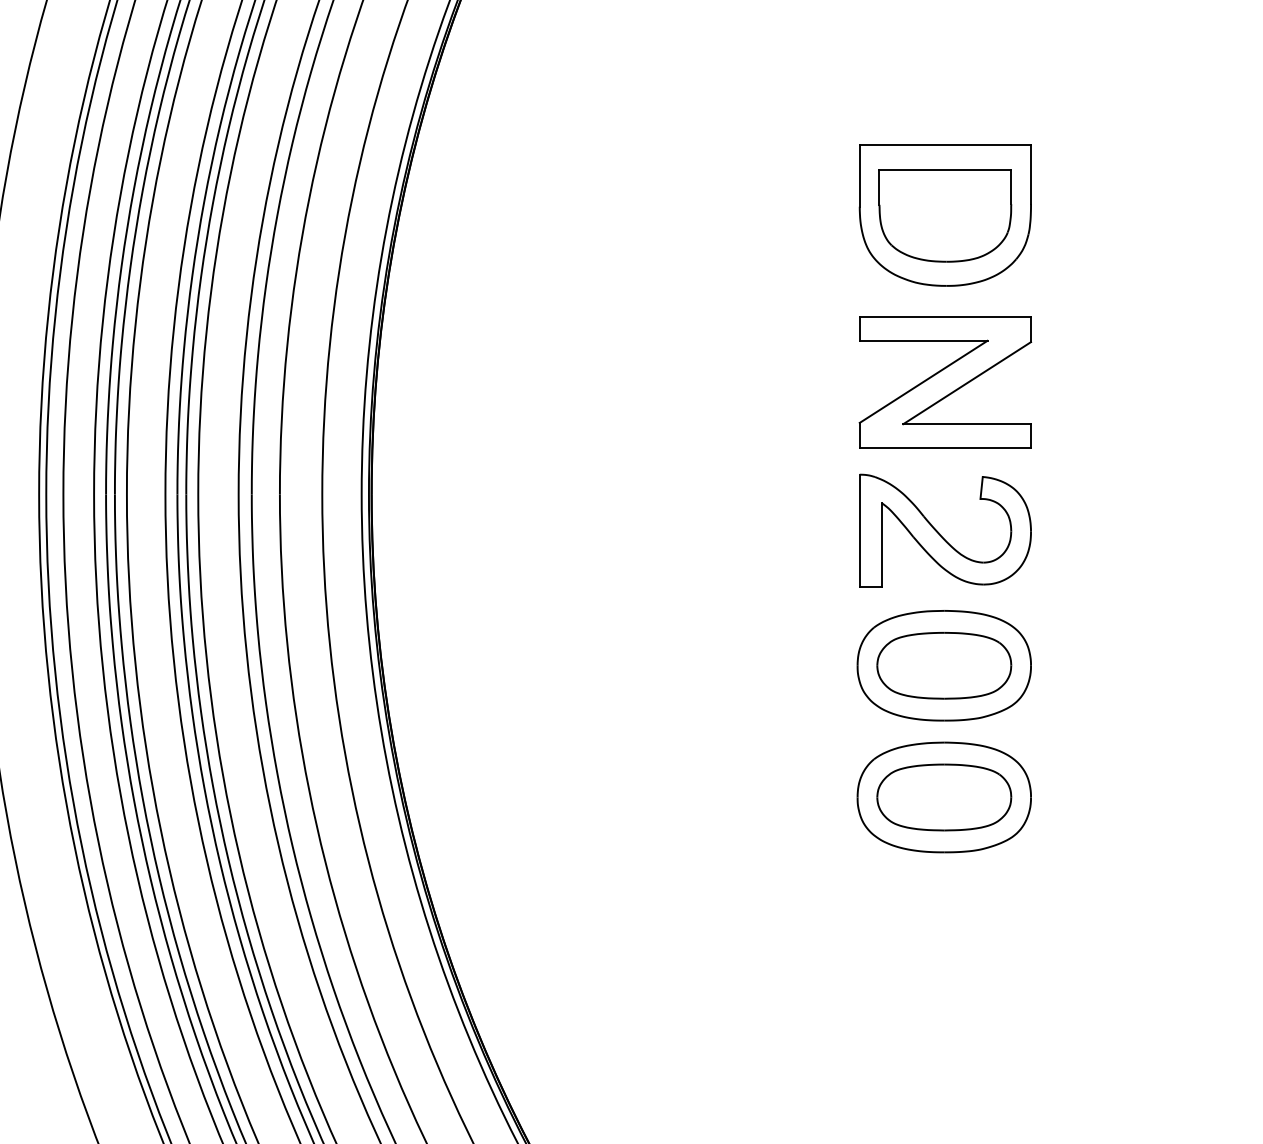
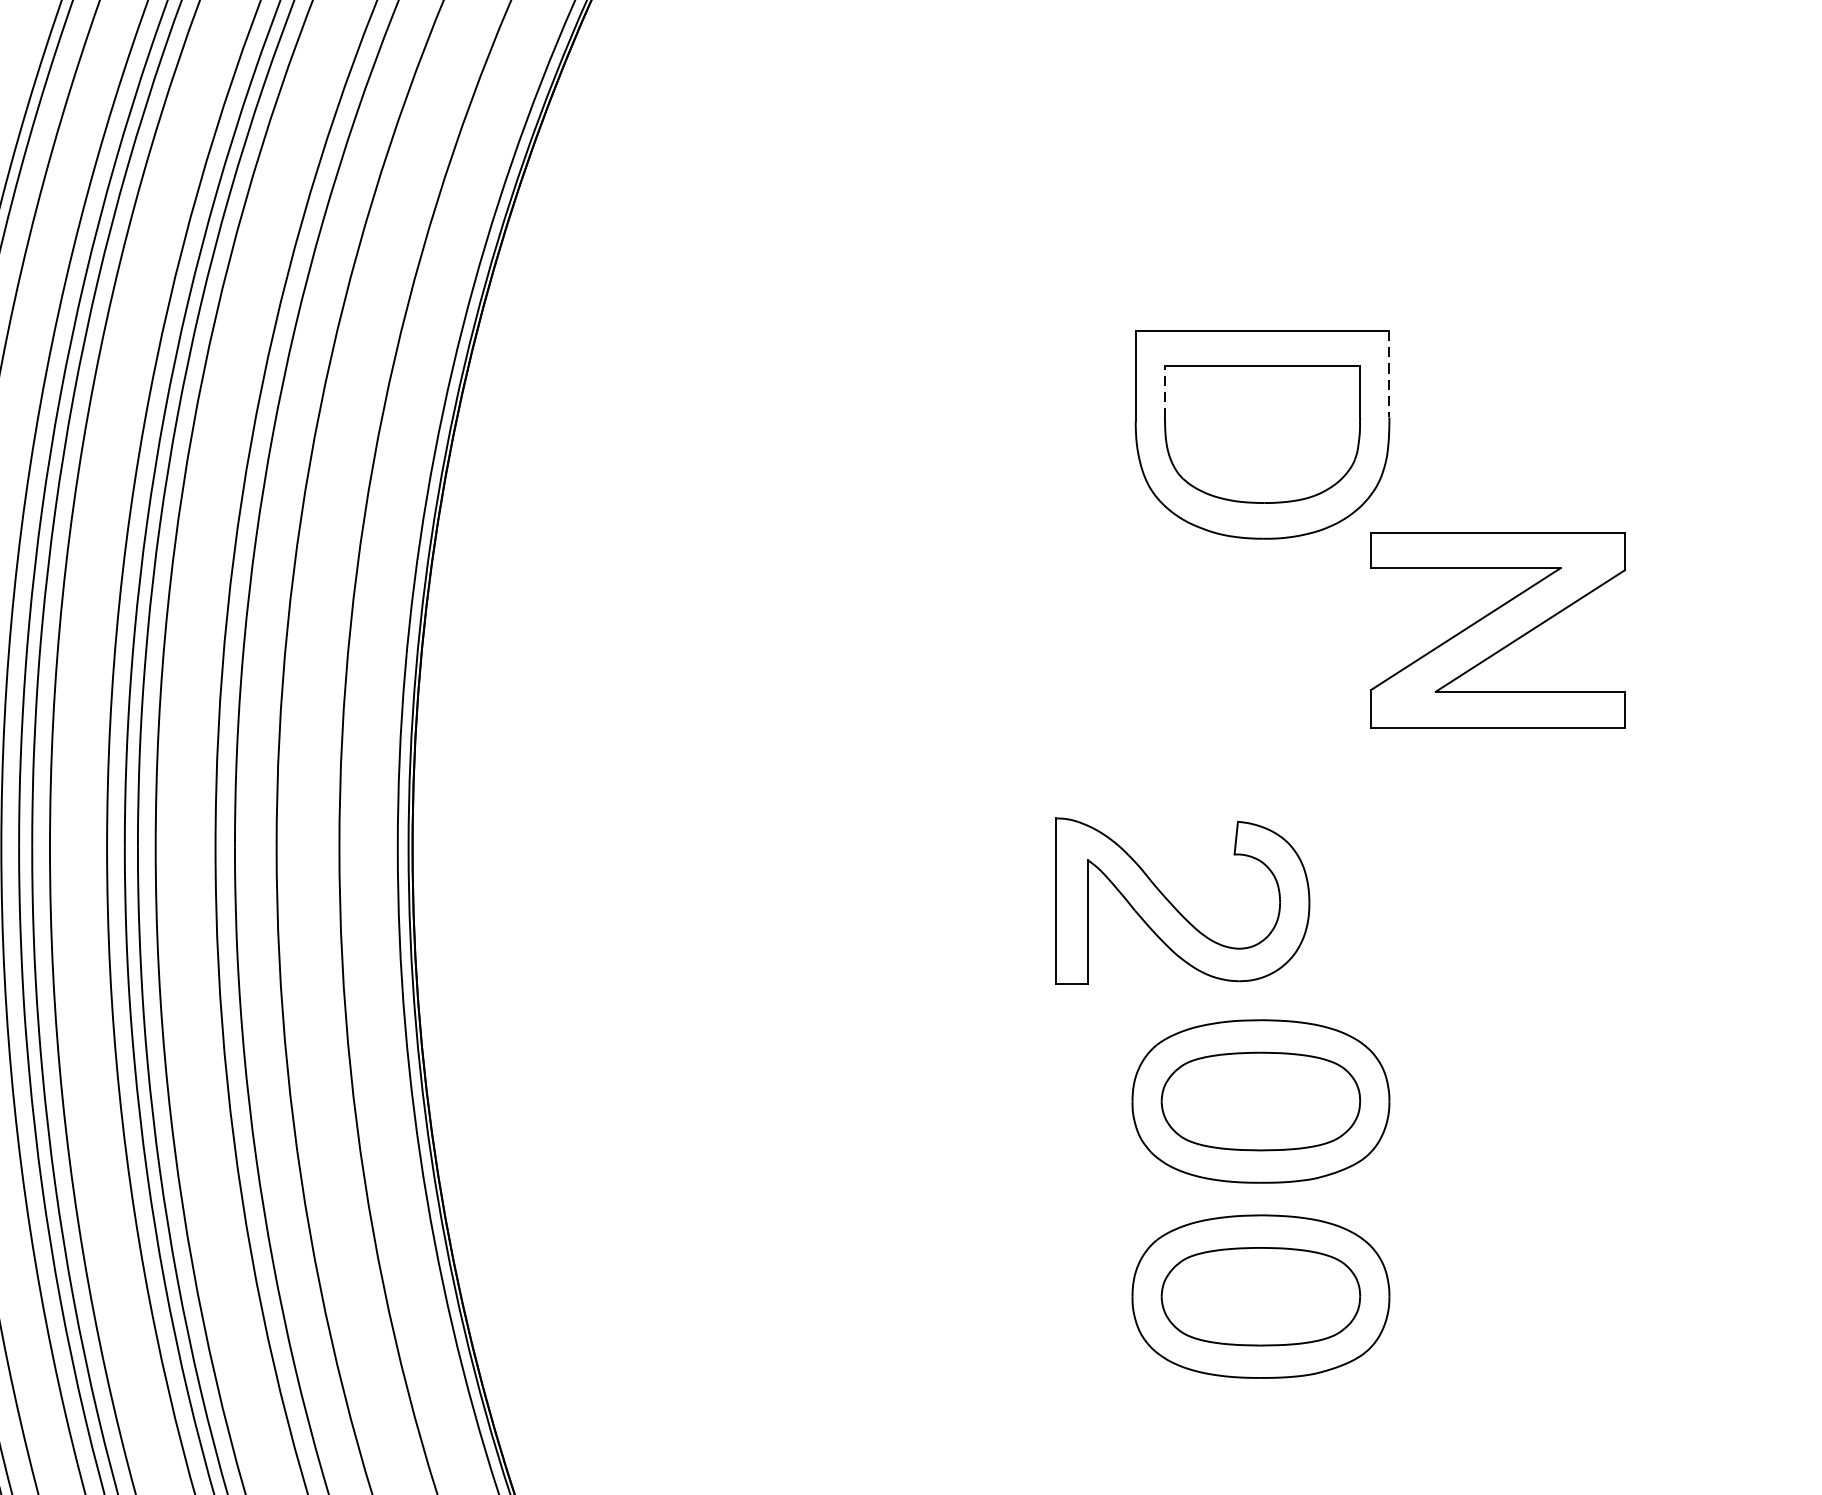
line: (1031, 175) -> (1390, 375), solid -> dashed
line: (879, 187) -> (1164, 392), solid -> dashed
part: (945, 382) -> (1498, 630), moved
part: (939, 532) -> (1173, 904), moved

